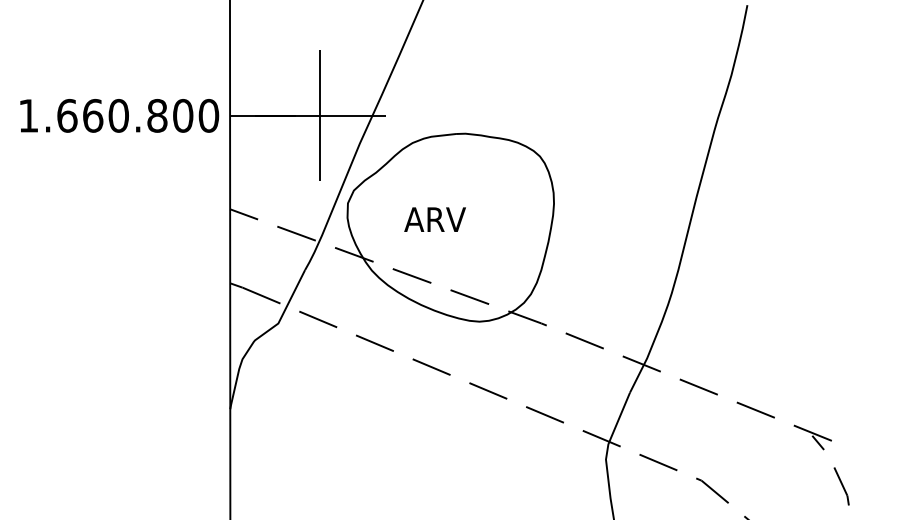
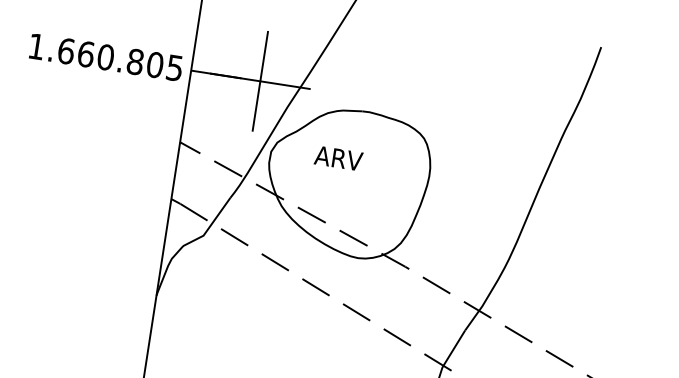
text: (208, 115) -> (174, 67), 1.660.800 -> 1.660.805
text: (434, 219) -> (338, 158), moved

